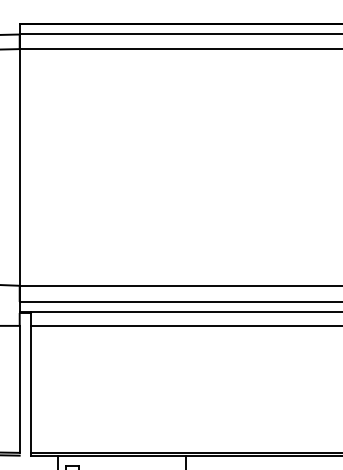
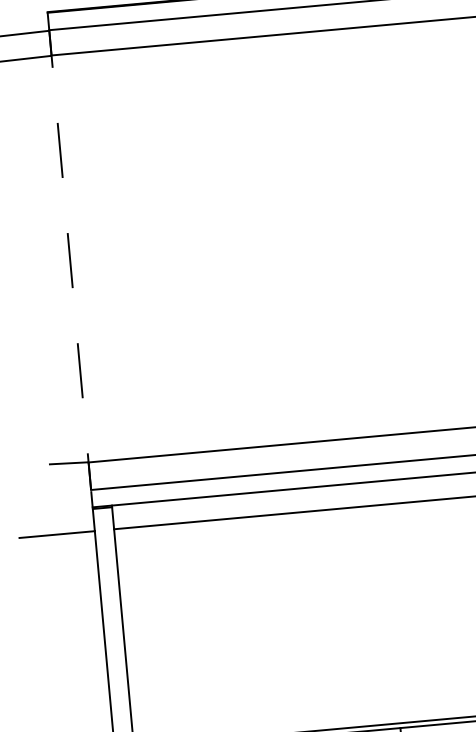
line: (19, 162) -> (68, 250), solid -> dashed

